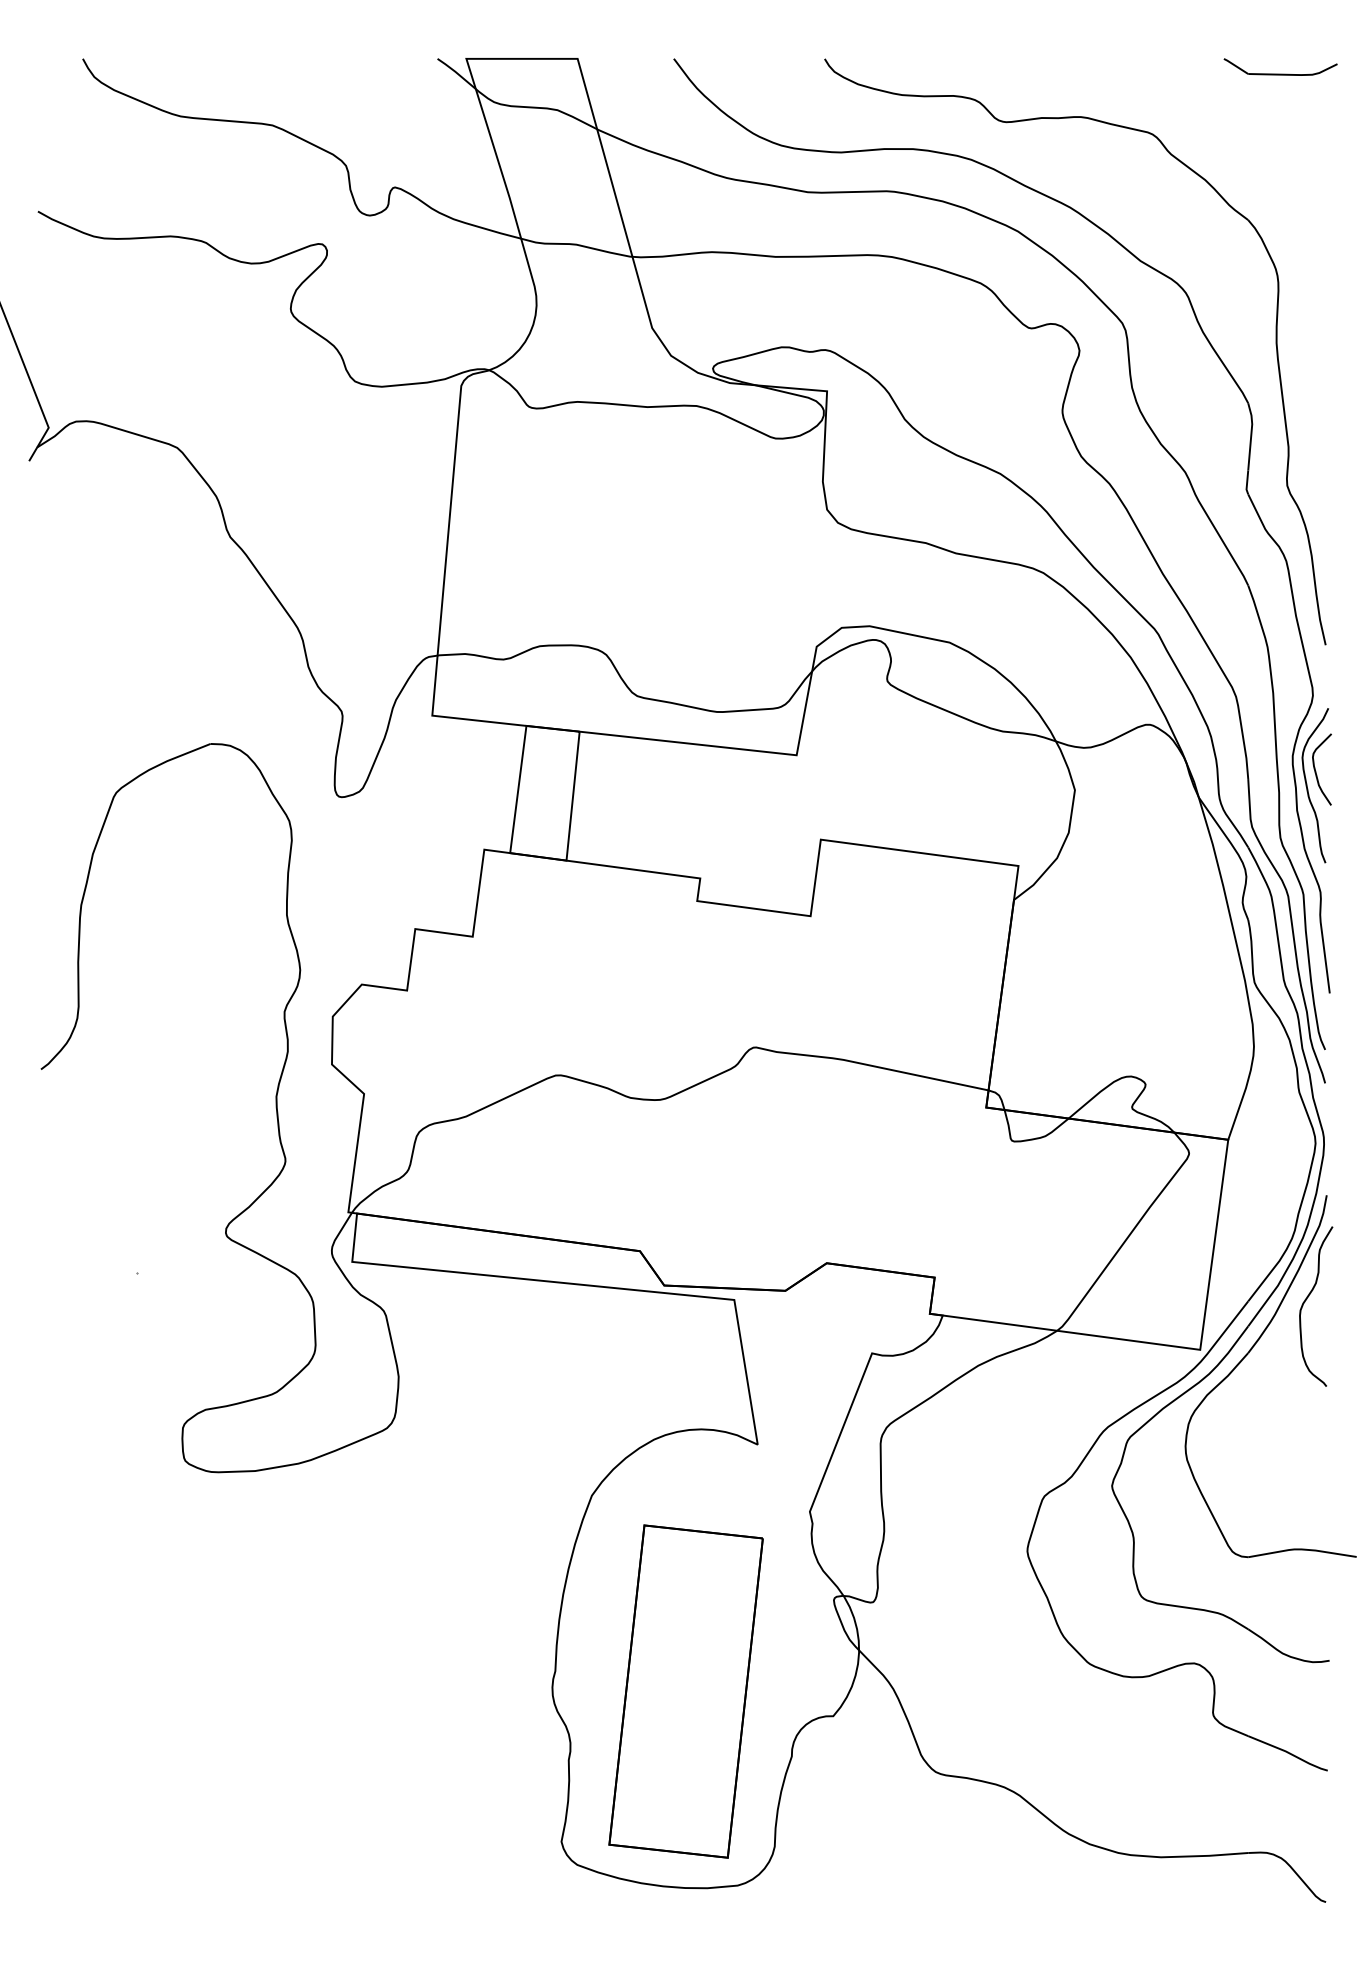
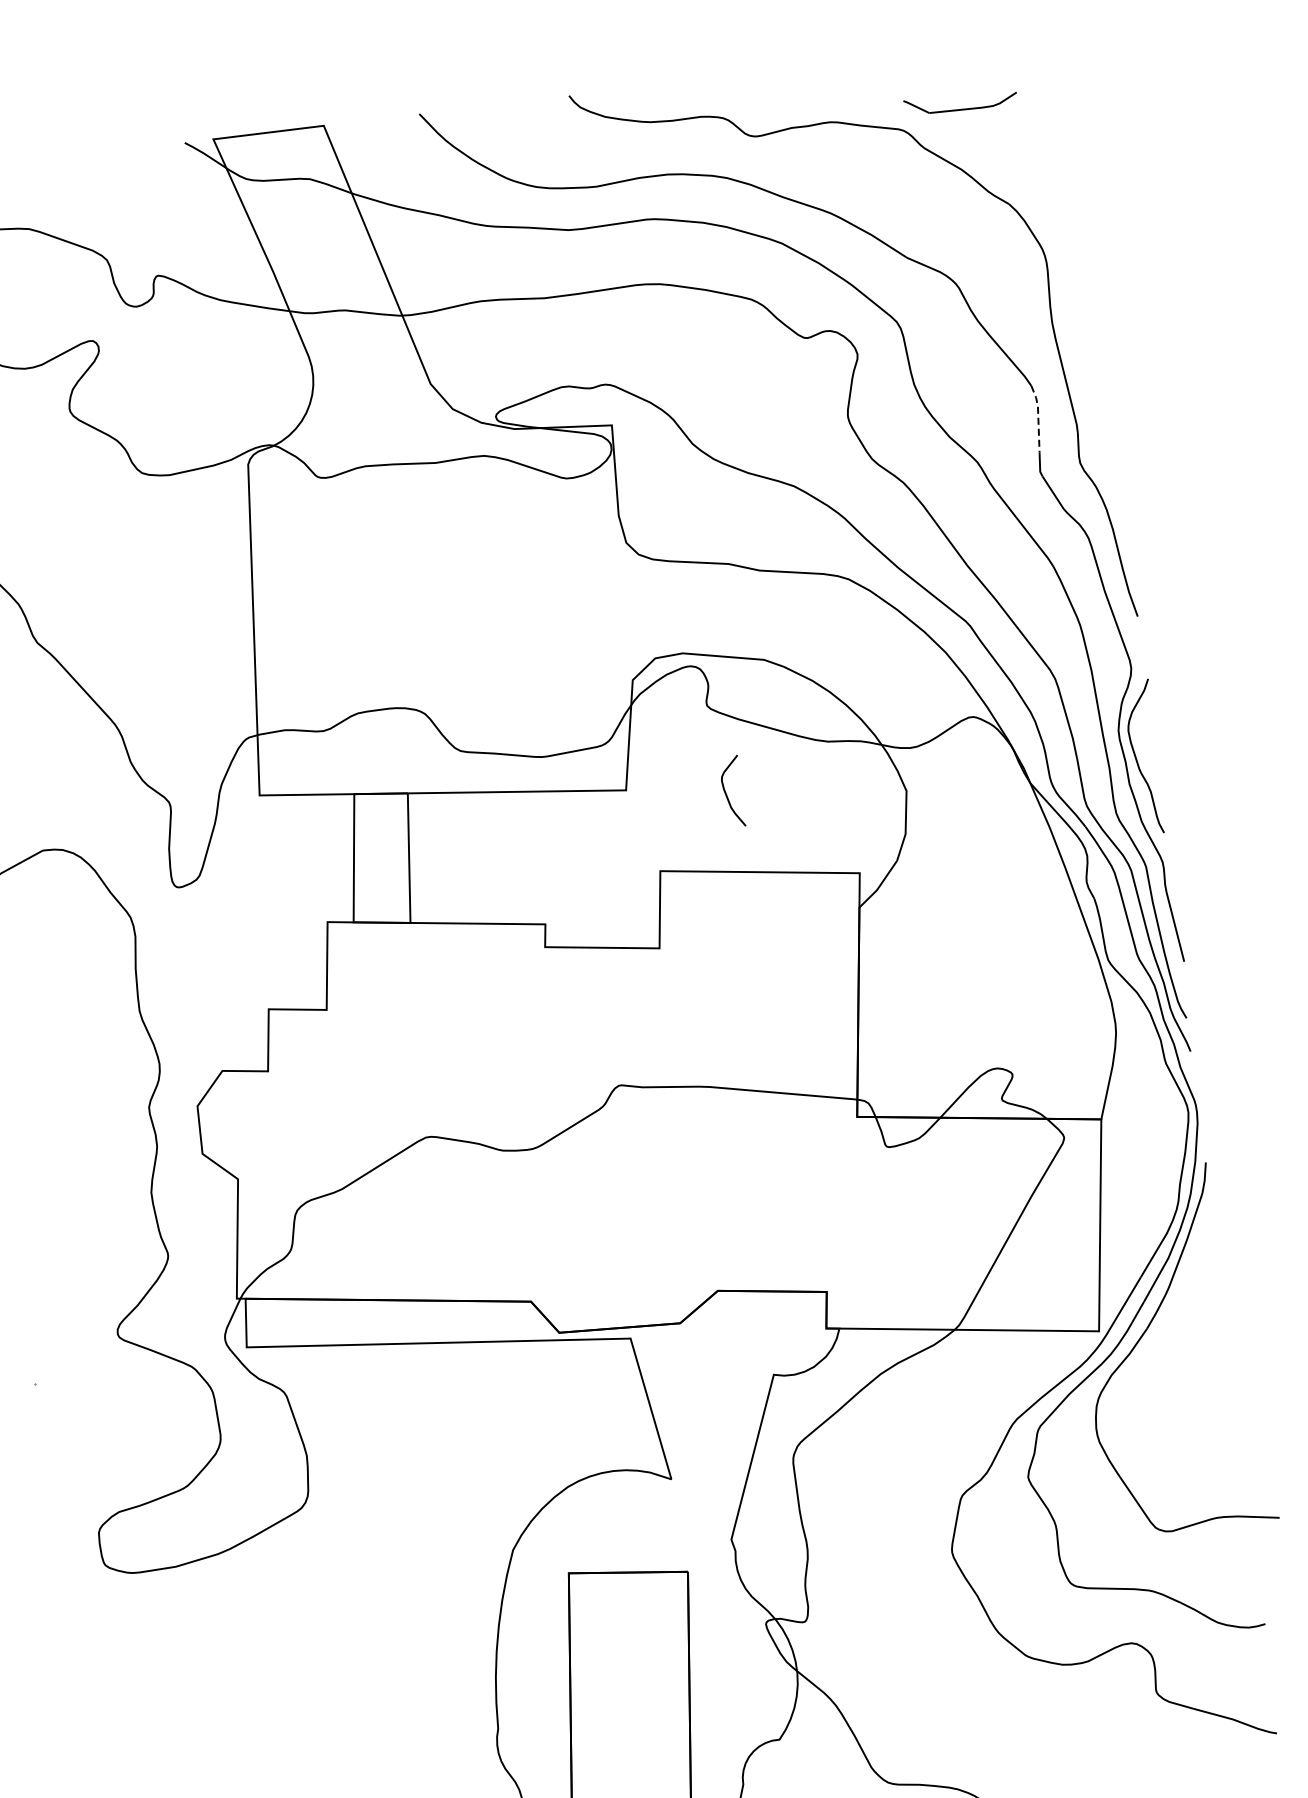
part: (1280, 73) -> (961, 108), moved
line: (1251, 436) -> (1038, 418), solid -> dashed
curve: (1316, 771) -> (727, 794), moved
curve: (1307, 1299) -> (1199, 1268), removed

